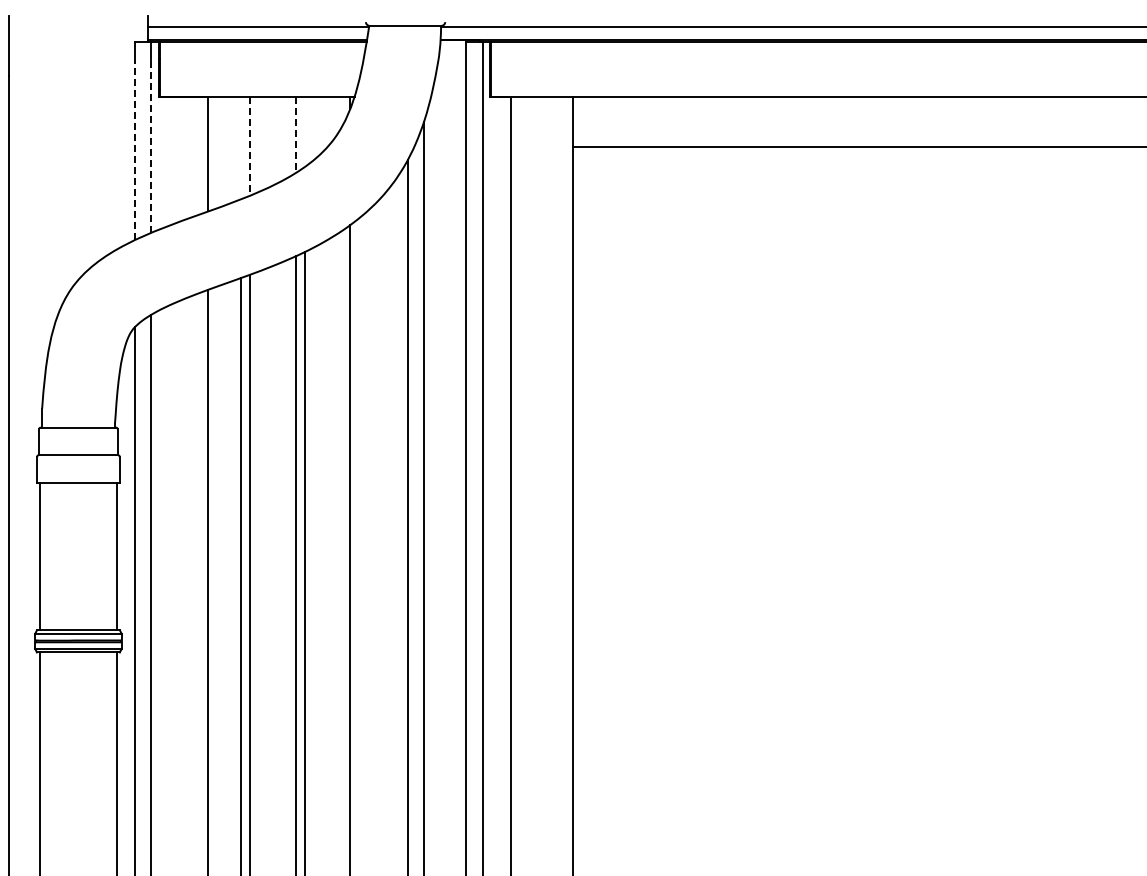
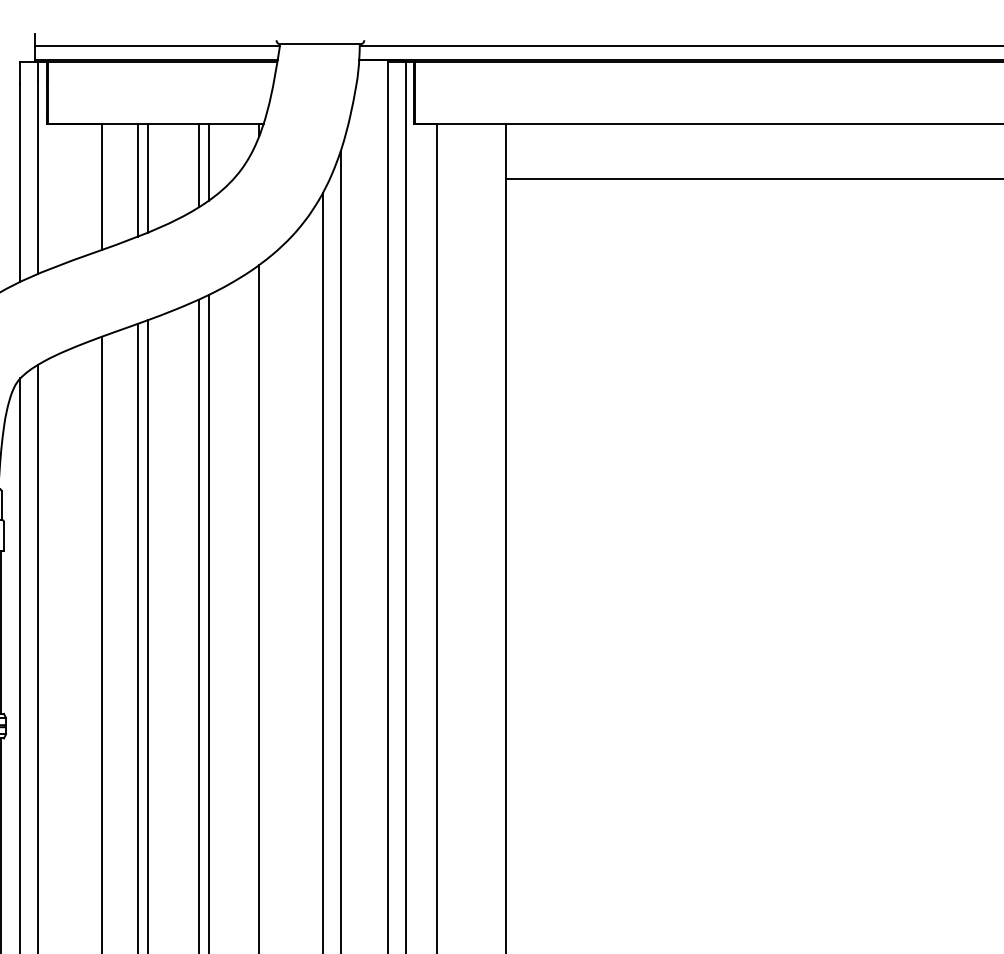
line: (305, 131) -> (209, 161), added
line: (295, 135) -> (198, 165), dashed -> solid
line: (150, 146) -> (37, 178), dashed -> solid
line: (249, 147) -> (147, 179), dashed -> solid
line: (240, 148) -> (137, 180), added
line: (134, 150) -> (20, 182), dashed -> solid

